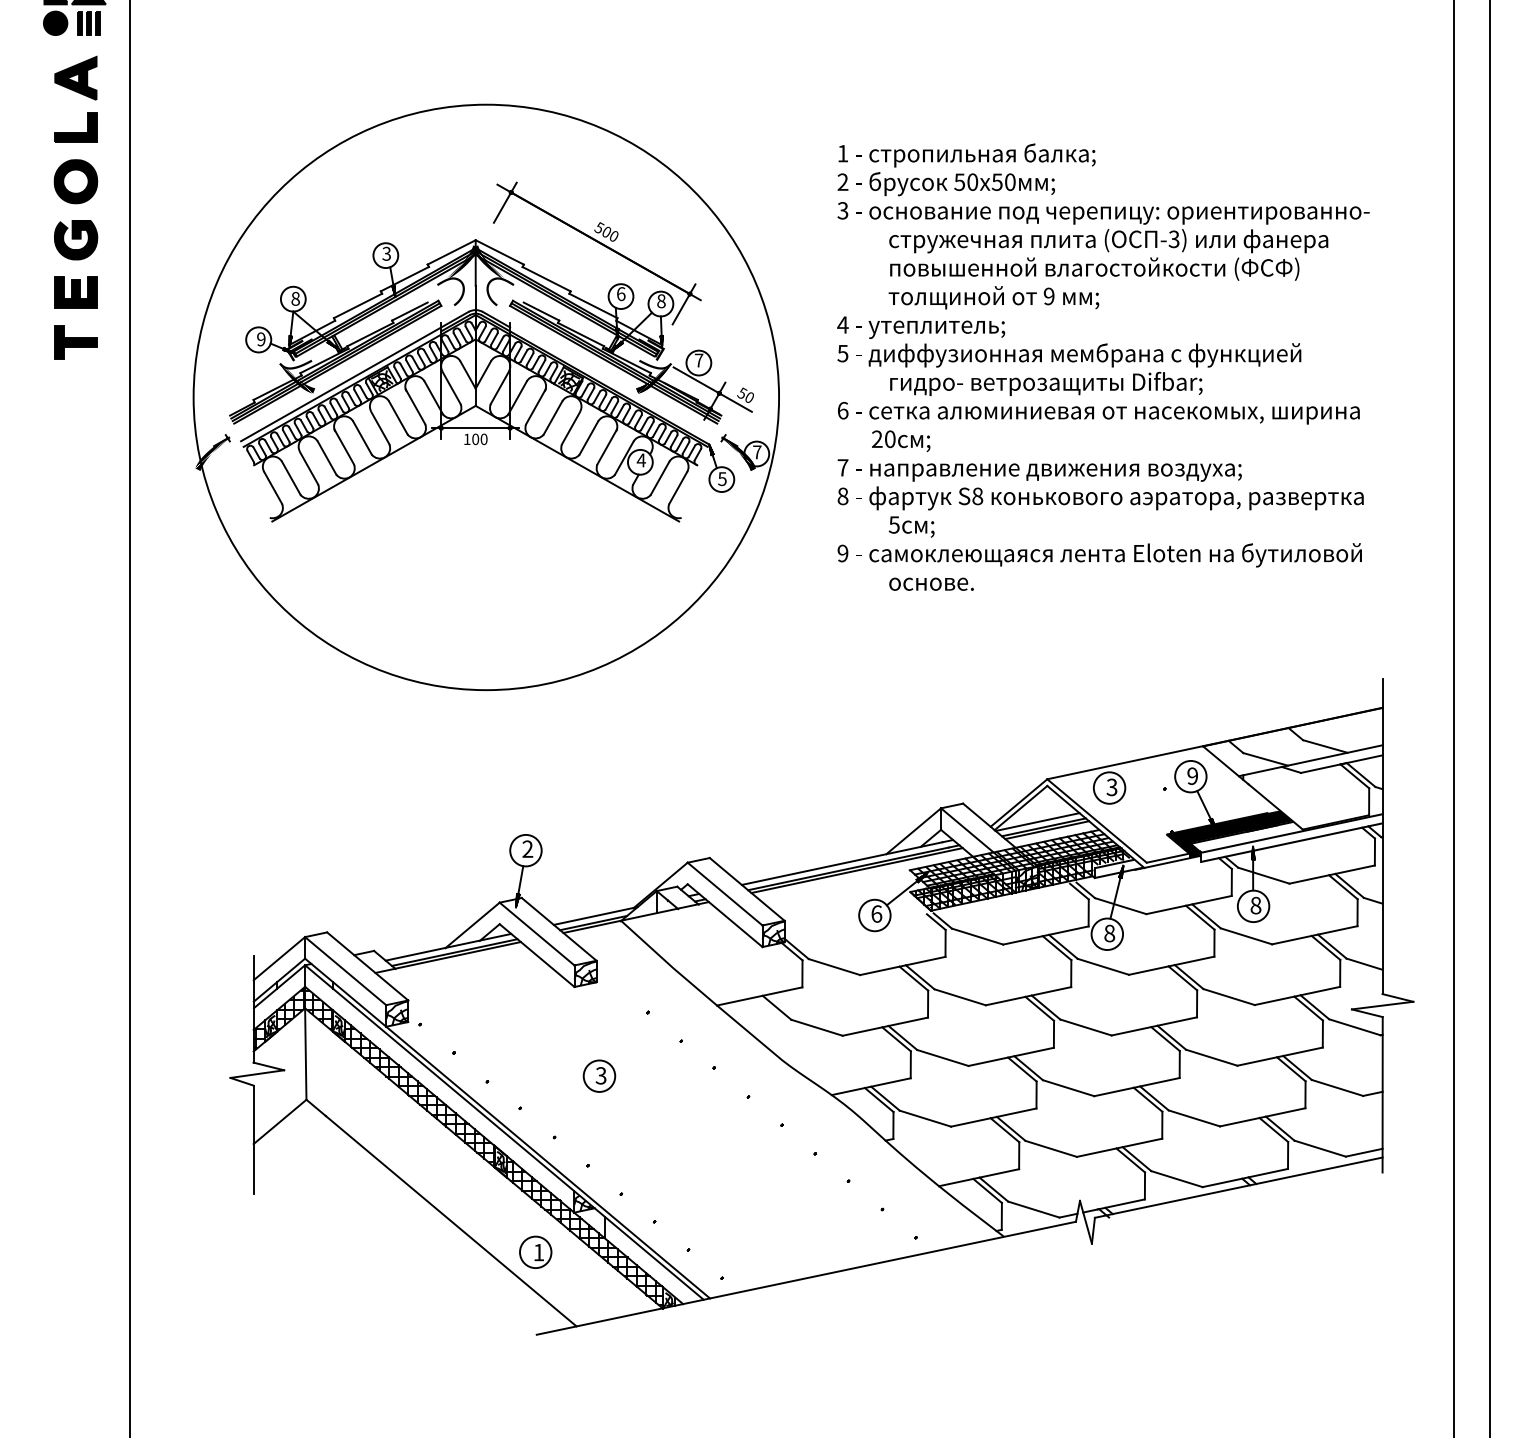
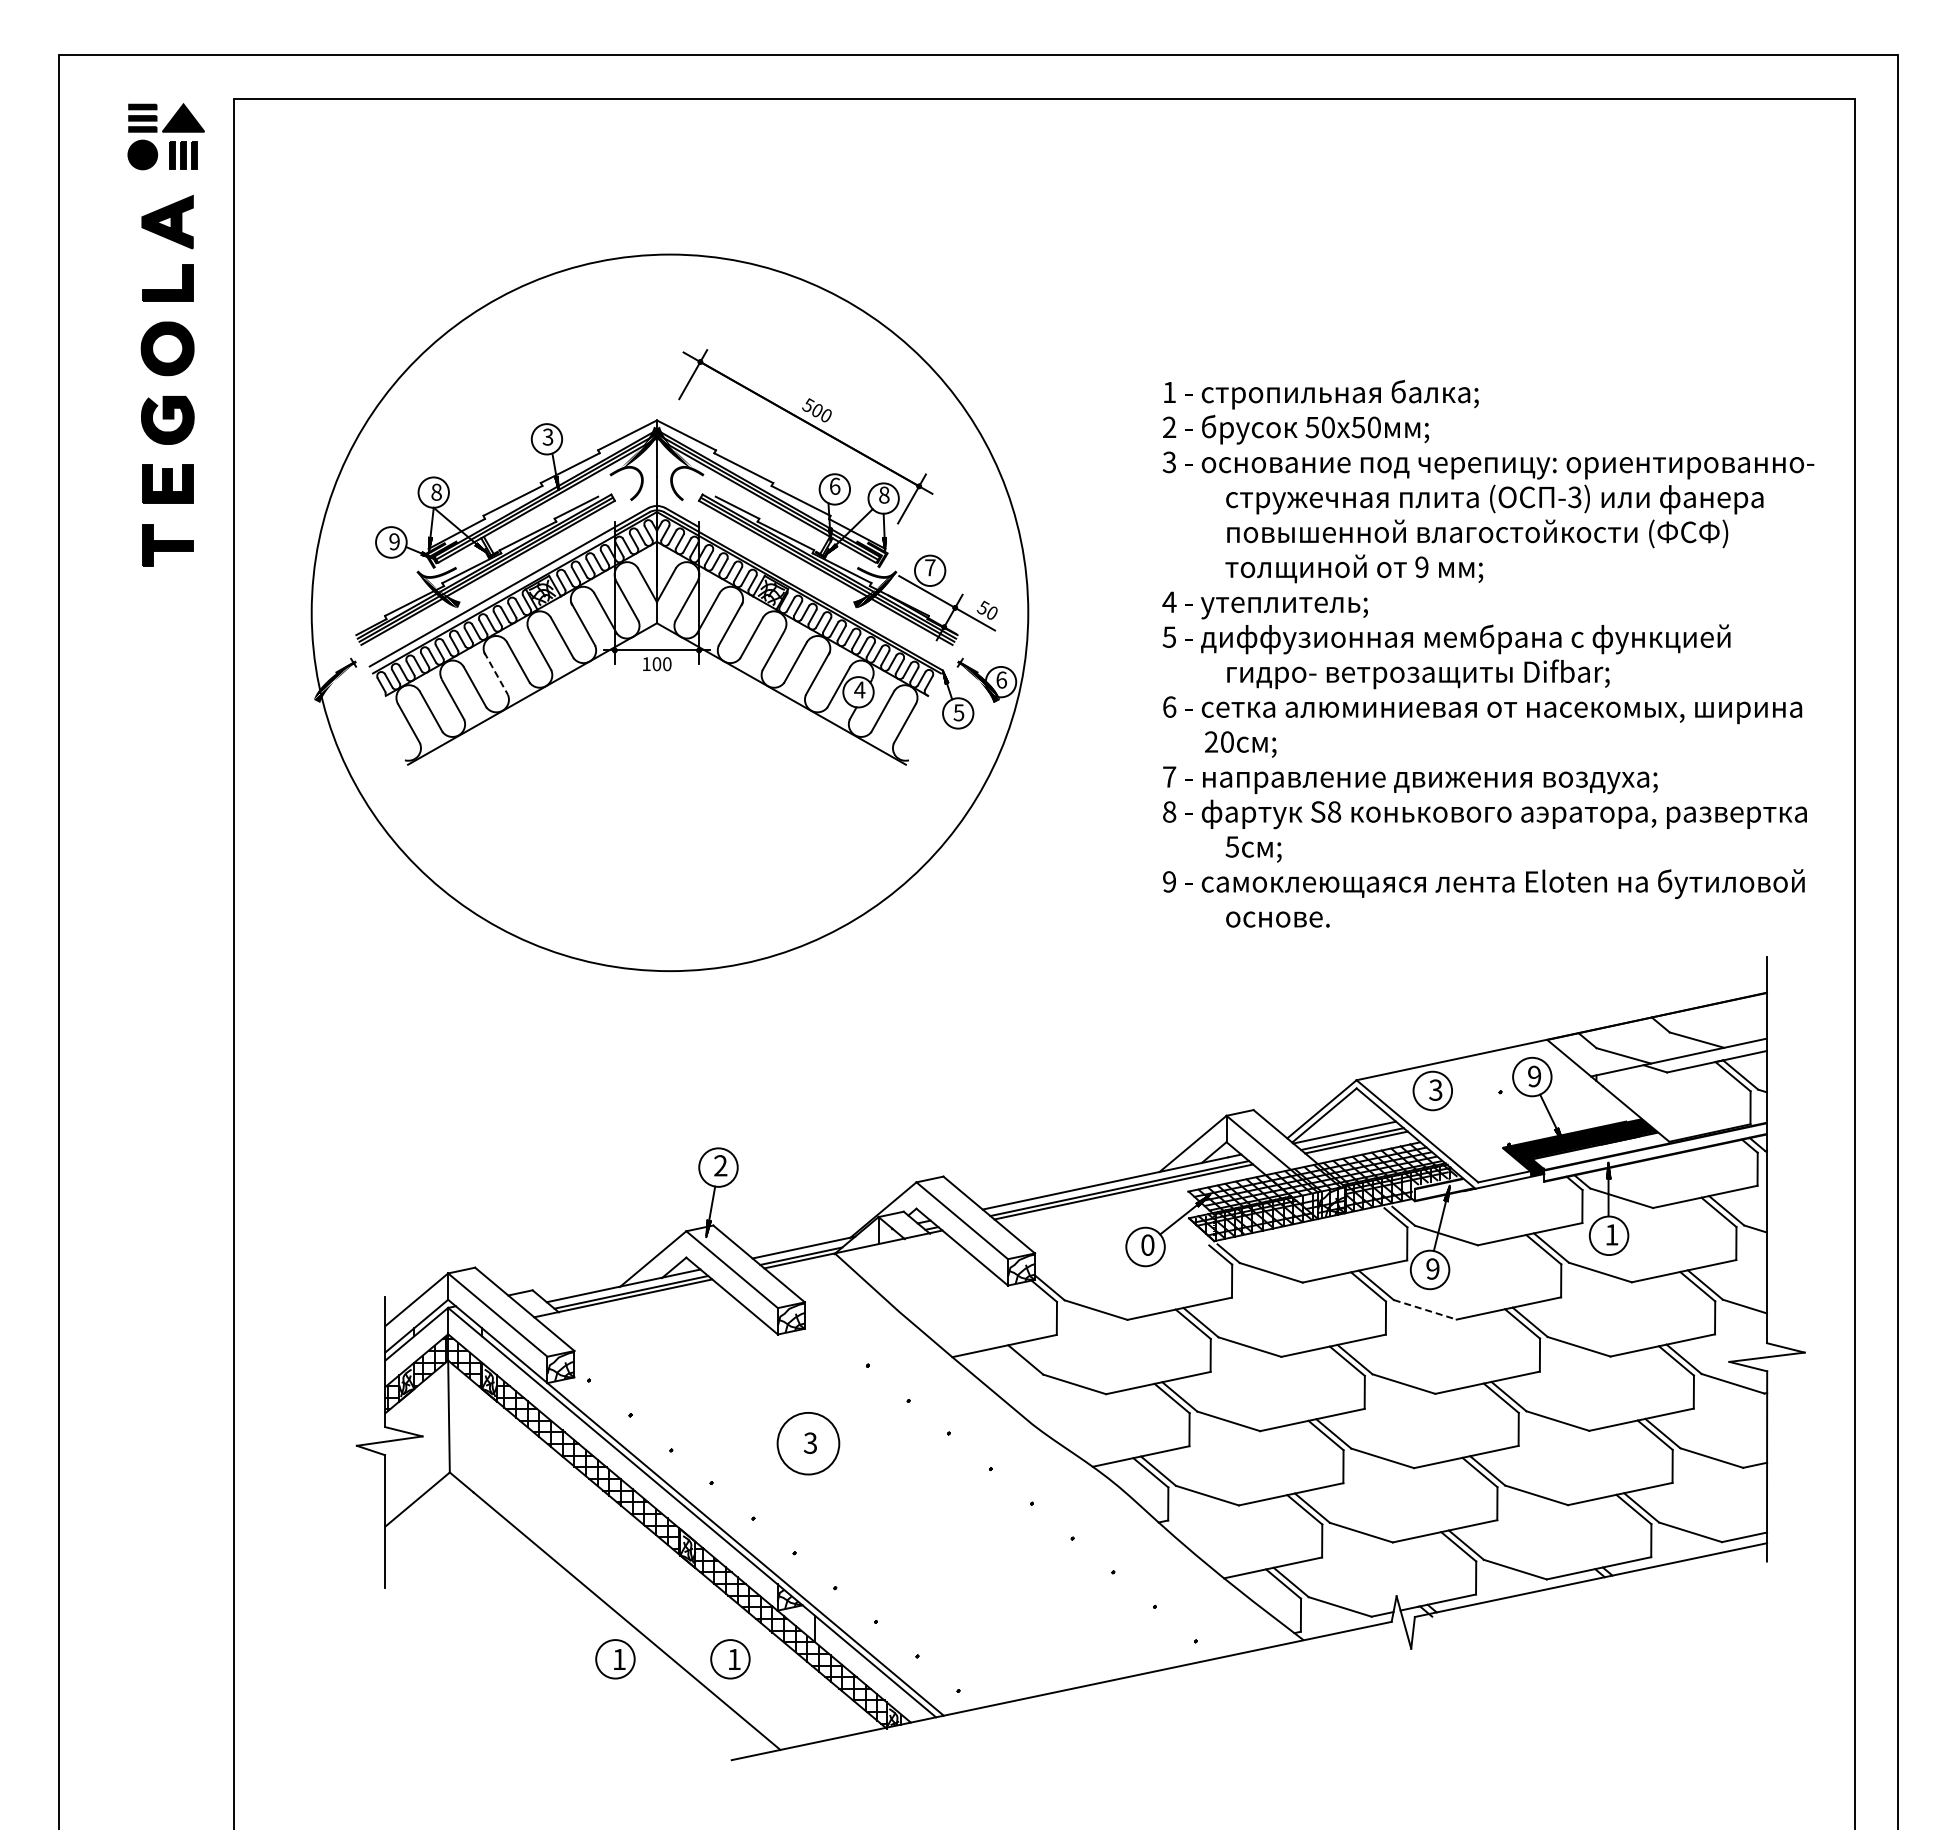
text: (1103, 366) -> (1488, 653), moved
line: (344, 446) -> (496, 673), solid -> dashed
text: (757, 451) -> (1001, 679), 7 -> 6
text: (1255, 905) -> (1611, 1234), 8 -> 1
text: (876, 913) -> (1147, 1244), 6 -> 0
text: (1109, 933) -> (1432, 1268), 8 -> 9
line: (1103, 966) -> (1425, 1309), solid -> dashed
circle: (599, 1076) -> (808, 1443), size x1.6
part: (441, 1252) -> (615, 1659), added

